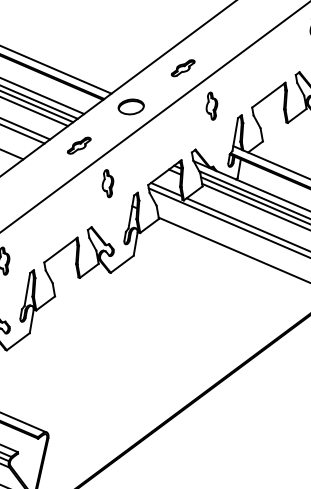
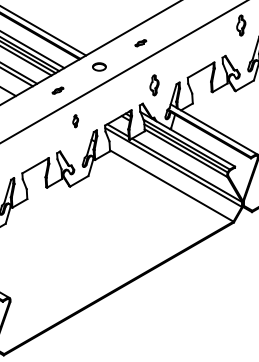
part: (182, 68) -> (140, 43), size x0.6
part: (131, 106) -> (99, 66), size x0.7
part: (211, 106) -> (154, 85), moved
part: (78, 145) -> (57, 90), size x0.6
part: (107, 184) -> (75, 121), size x0.6

